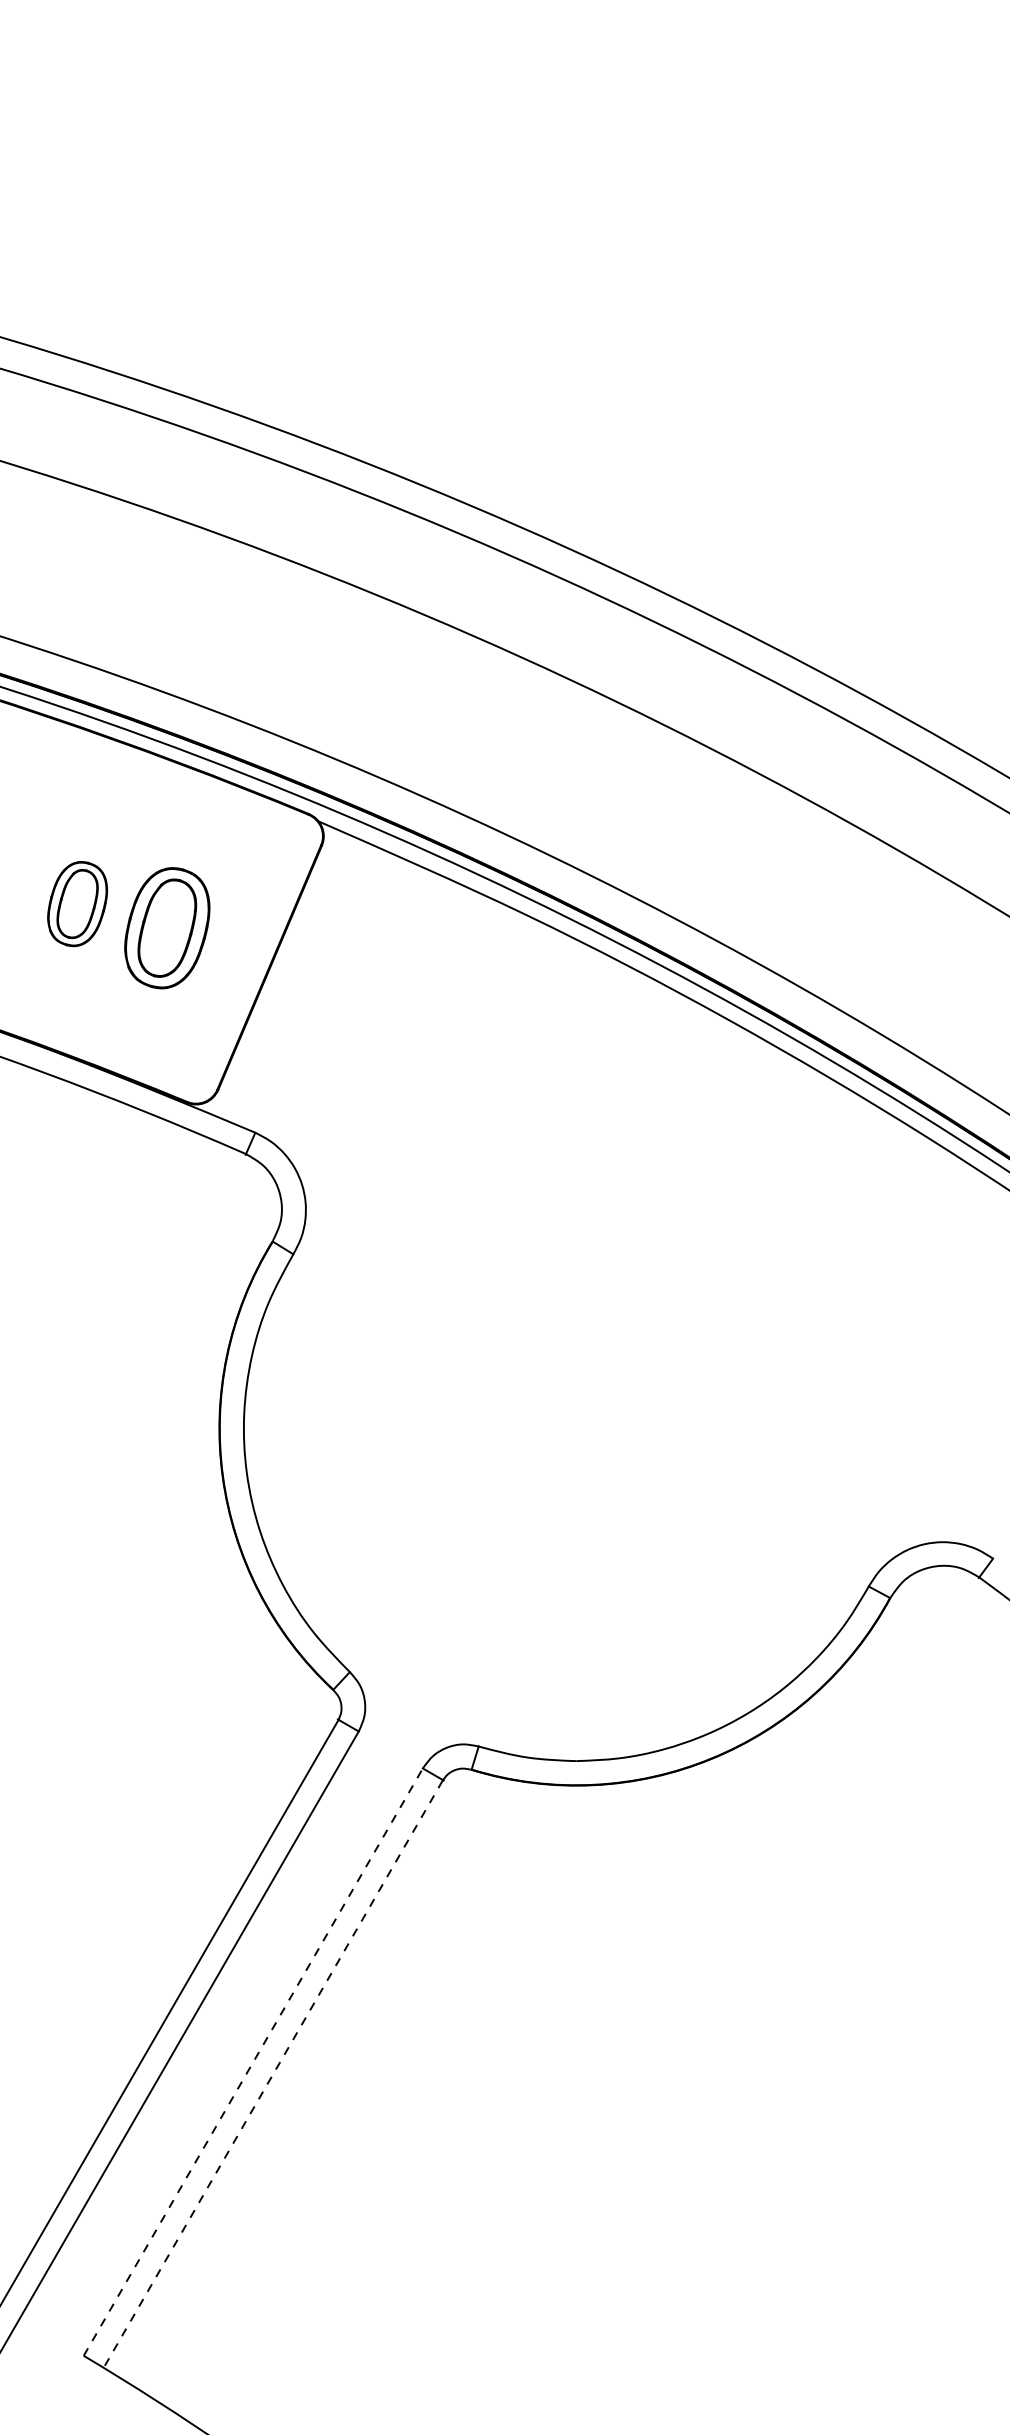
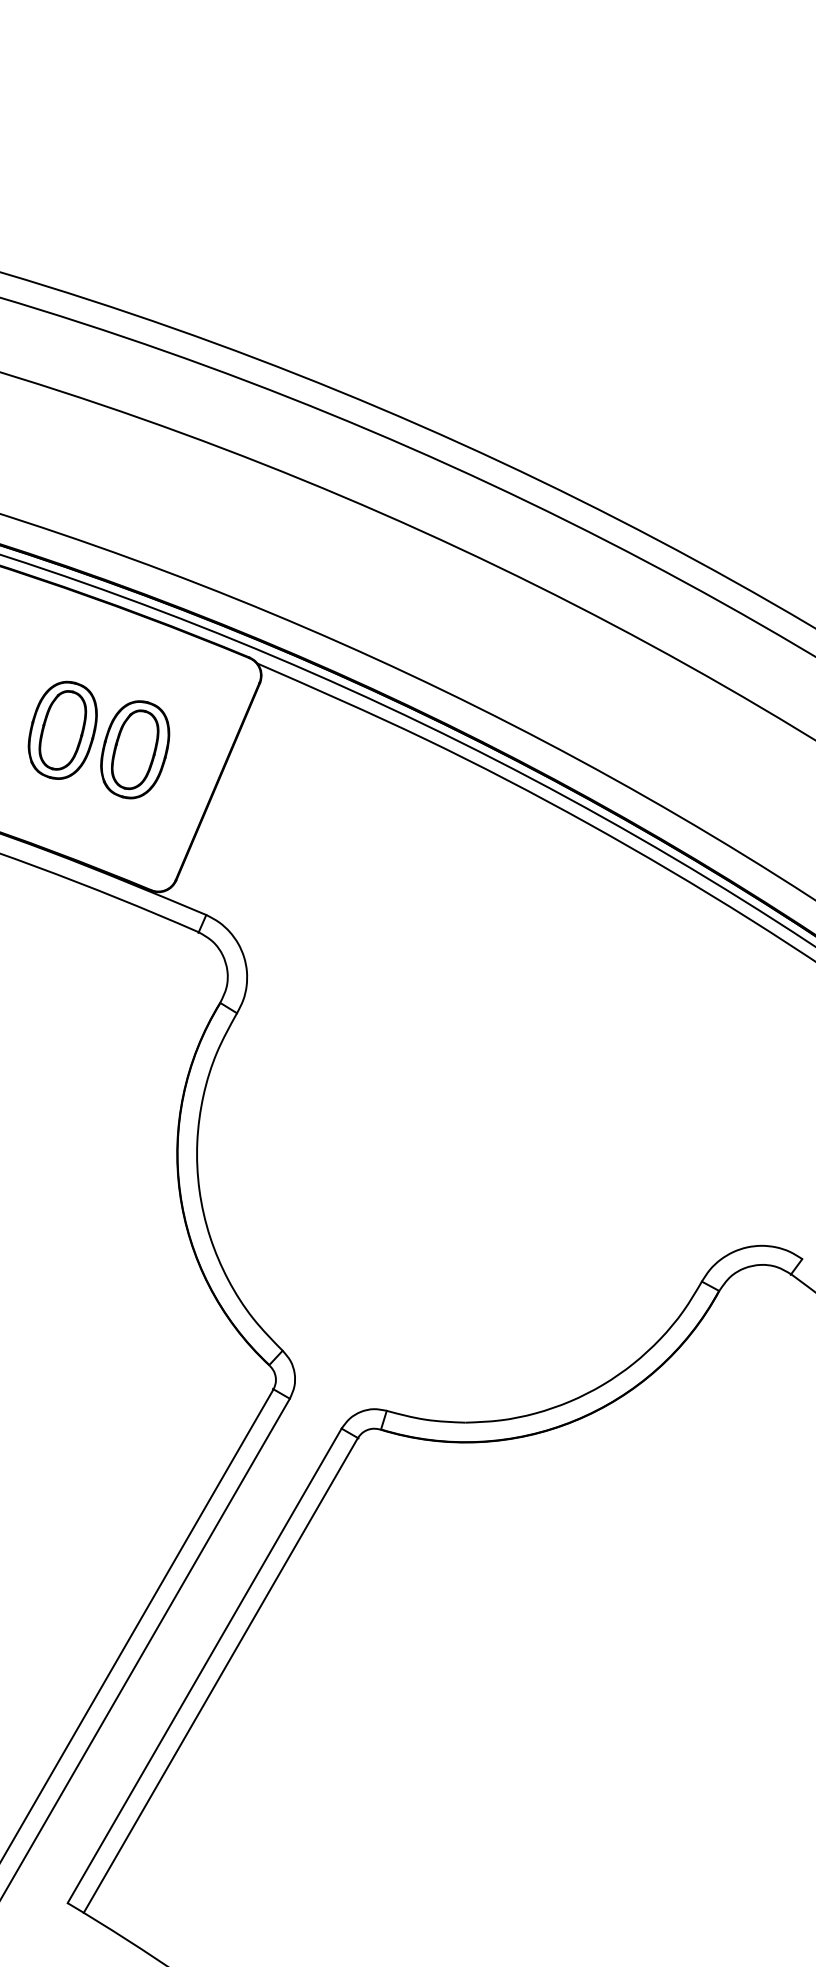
part: (77, 903) -> (62, 729), size x1.43
line: (253, 2061) -> (204, 1665), dashed -> solid
line: (272, 2074) -> (220, 1675), dashed -> solid

